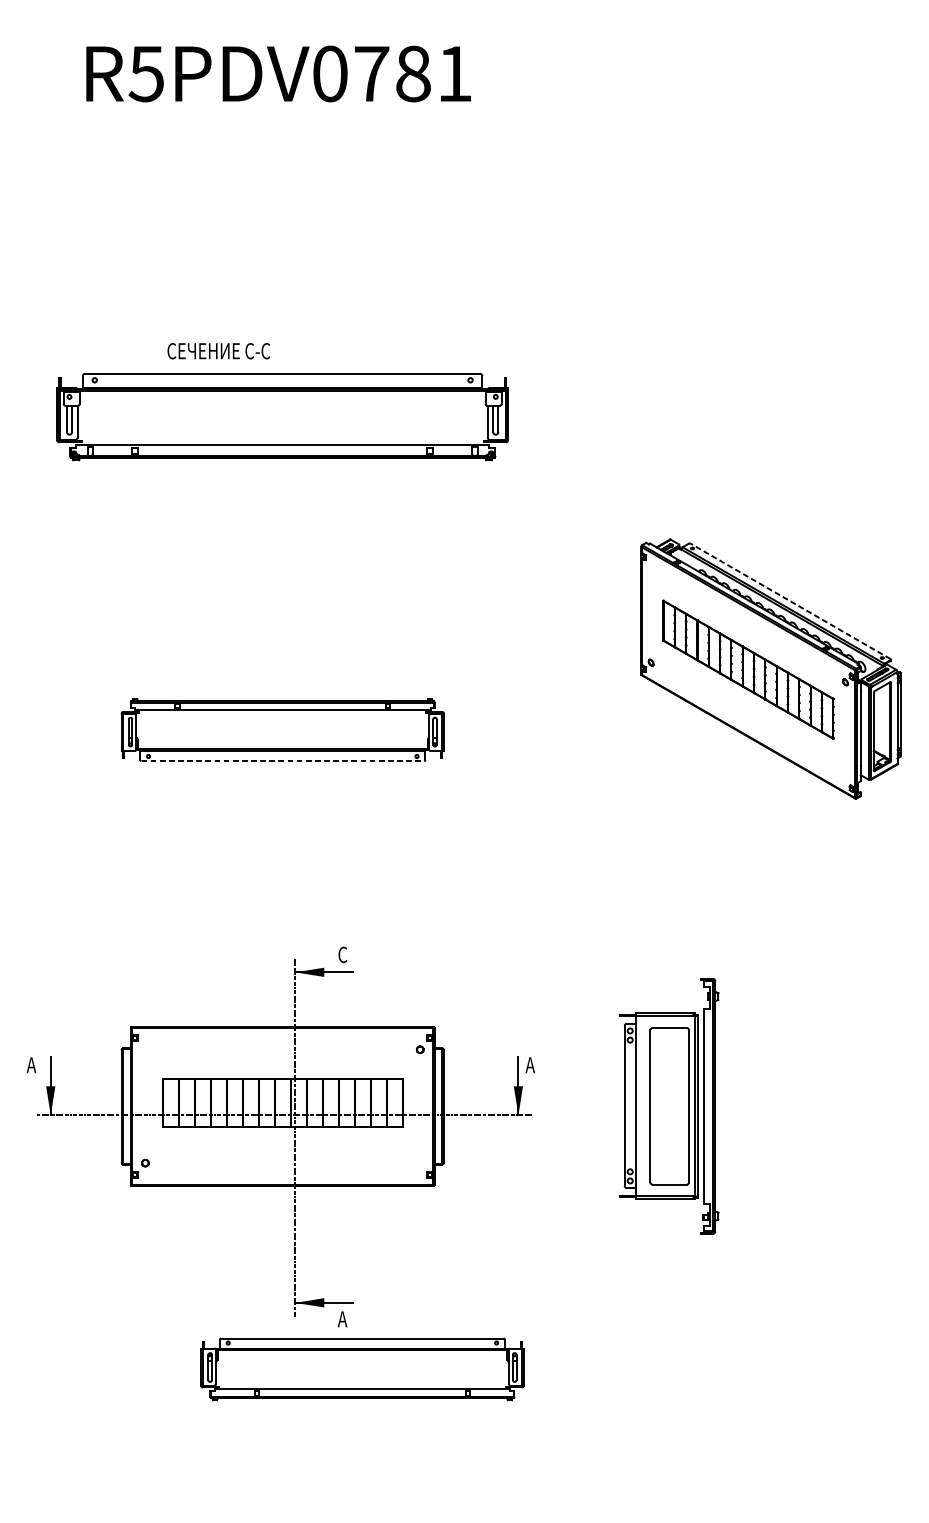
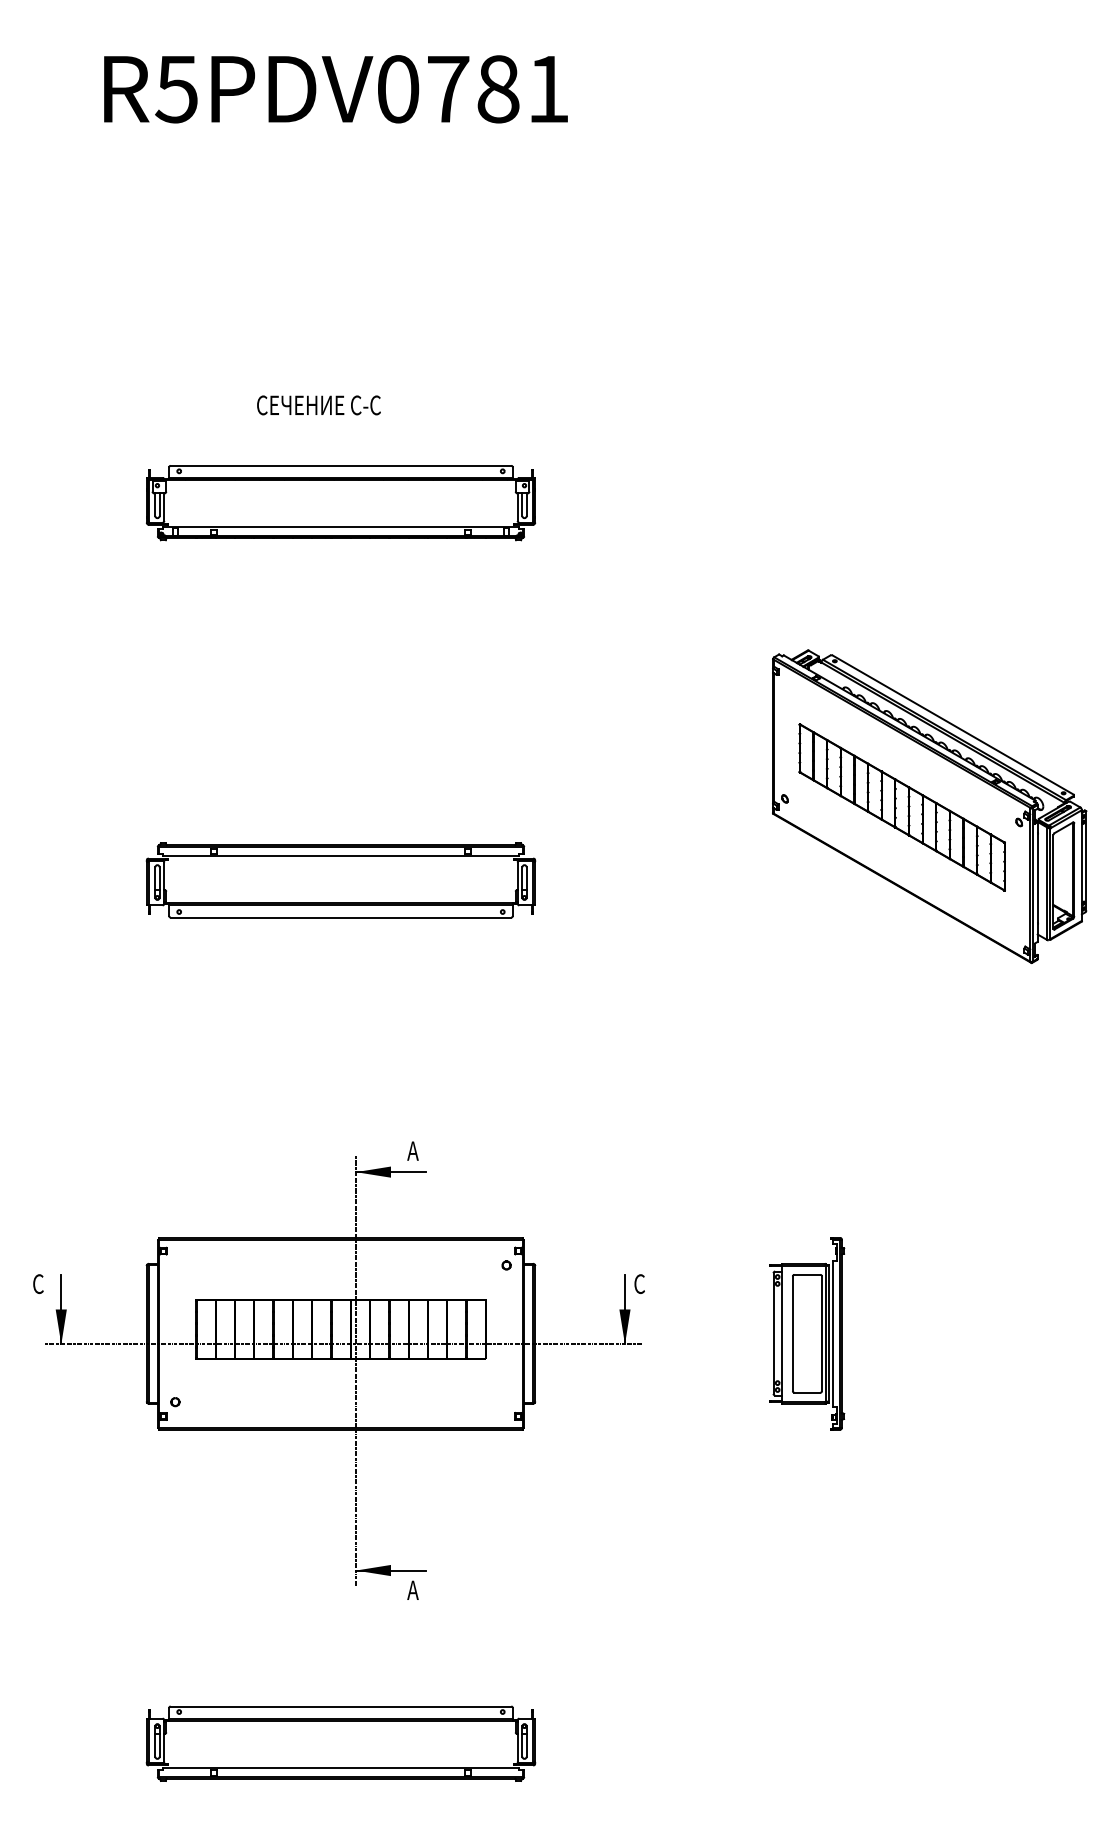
text: (218, 351) -> (318, 405), moved
part: (283, 417) -> (341, 503), size x0.71
line: (790, 600) -> (952, 724), dashed -> solid
line: (283, 761) -> (341, 917), dashed -> solid
text: (342, 955) -> (412, 1151), C -> A
text: (31, 1065) -> (37, 1284), A -> C
text: (530, 1065) -> (639, 1284), A -> C
part: (669, 1106) -> (807, 1333), size x0.62
part: (362, 1350) -> (340, 1721), moved

